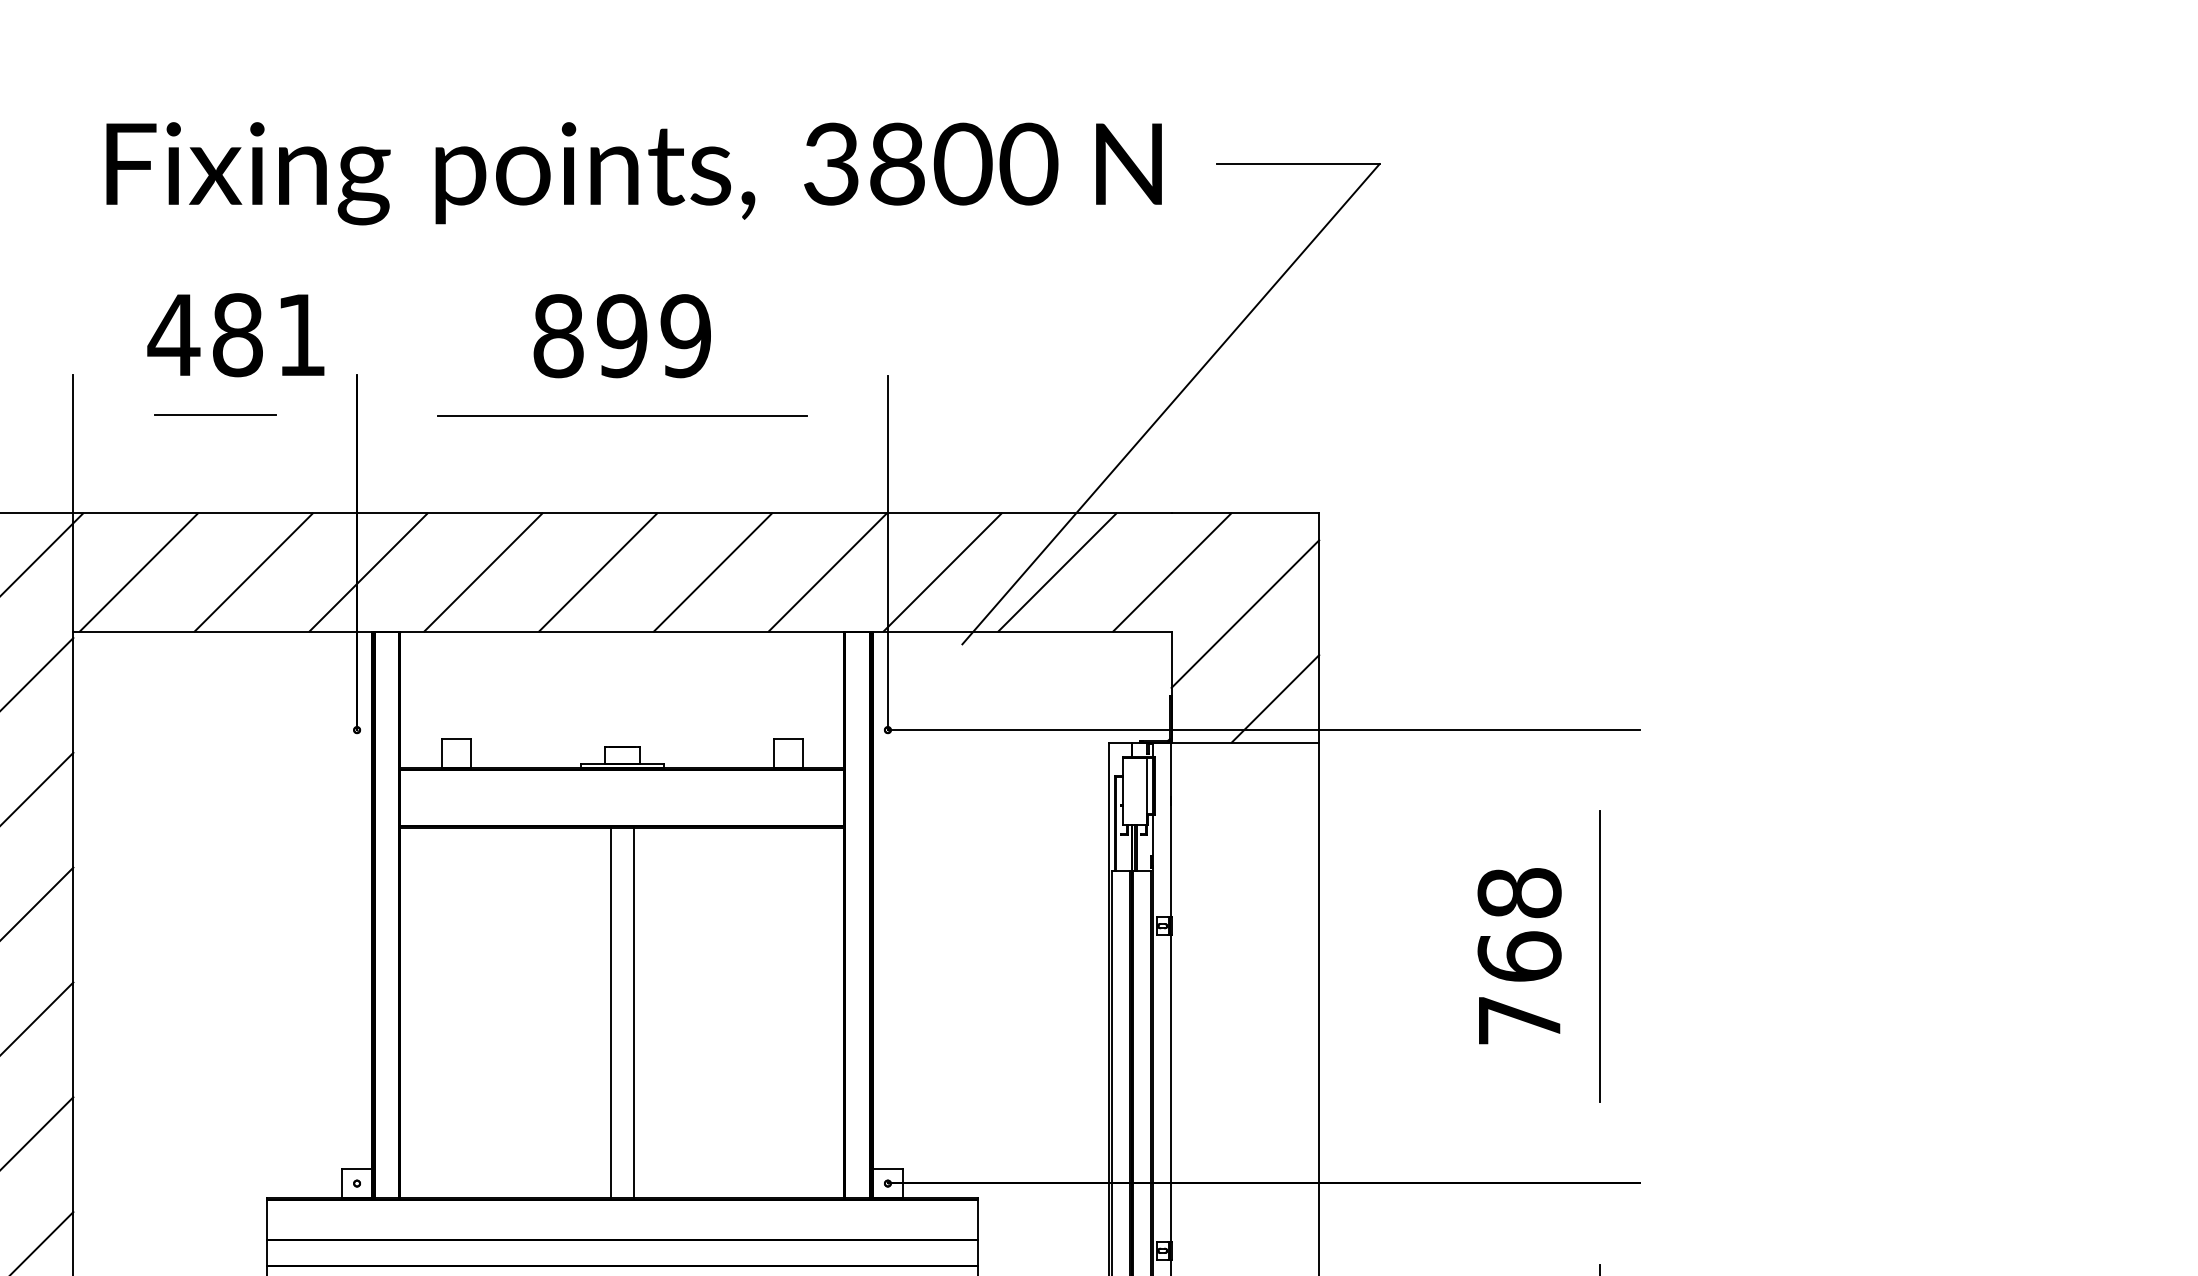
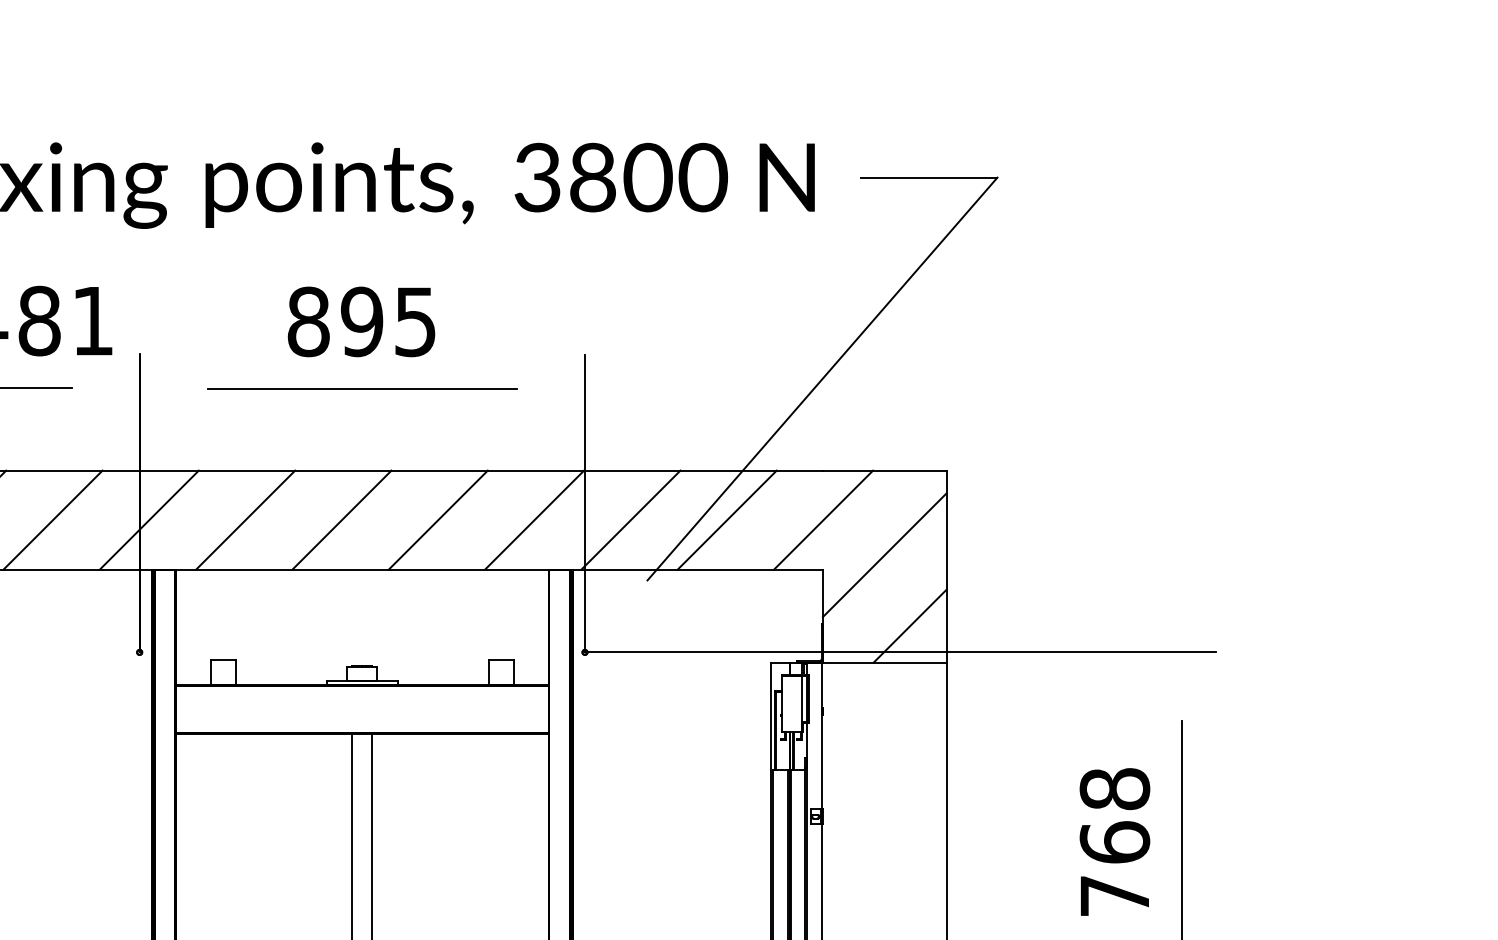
text: (685, 336) -> (415, 322), 899 -> 895

